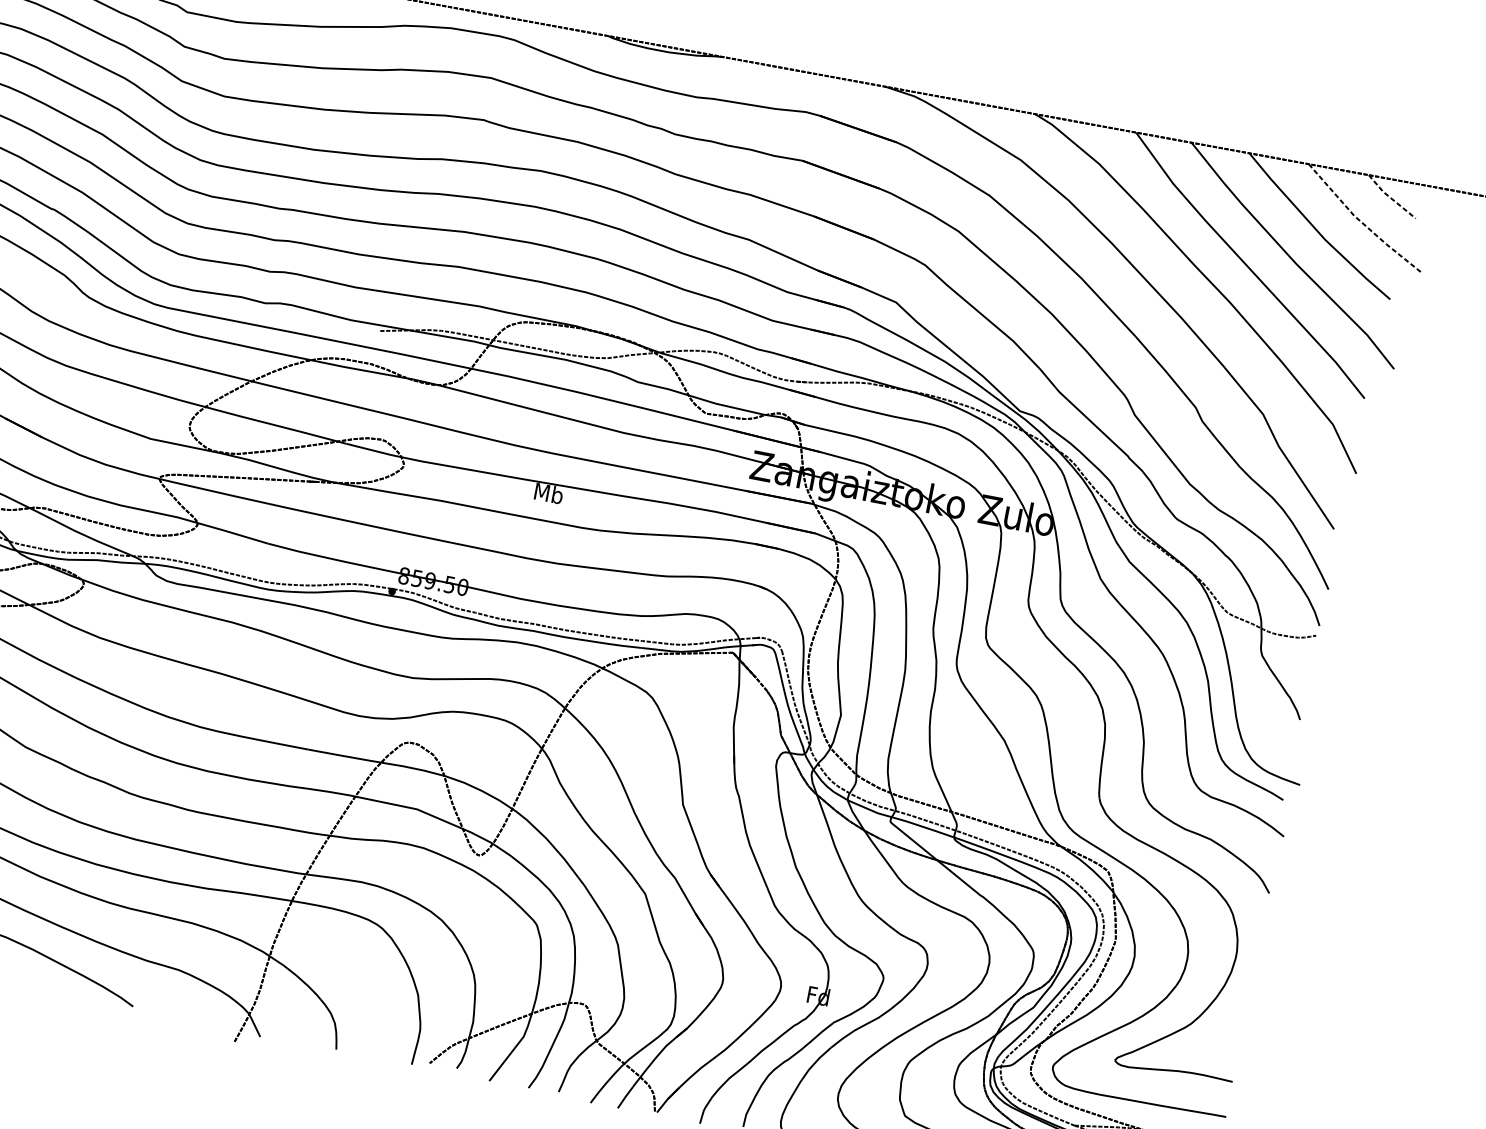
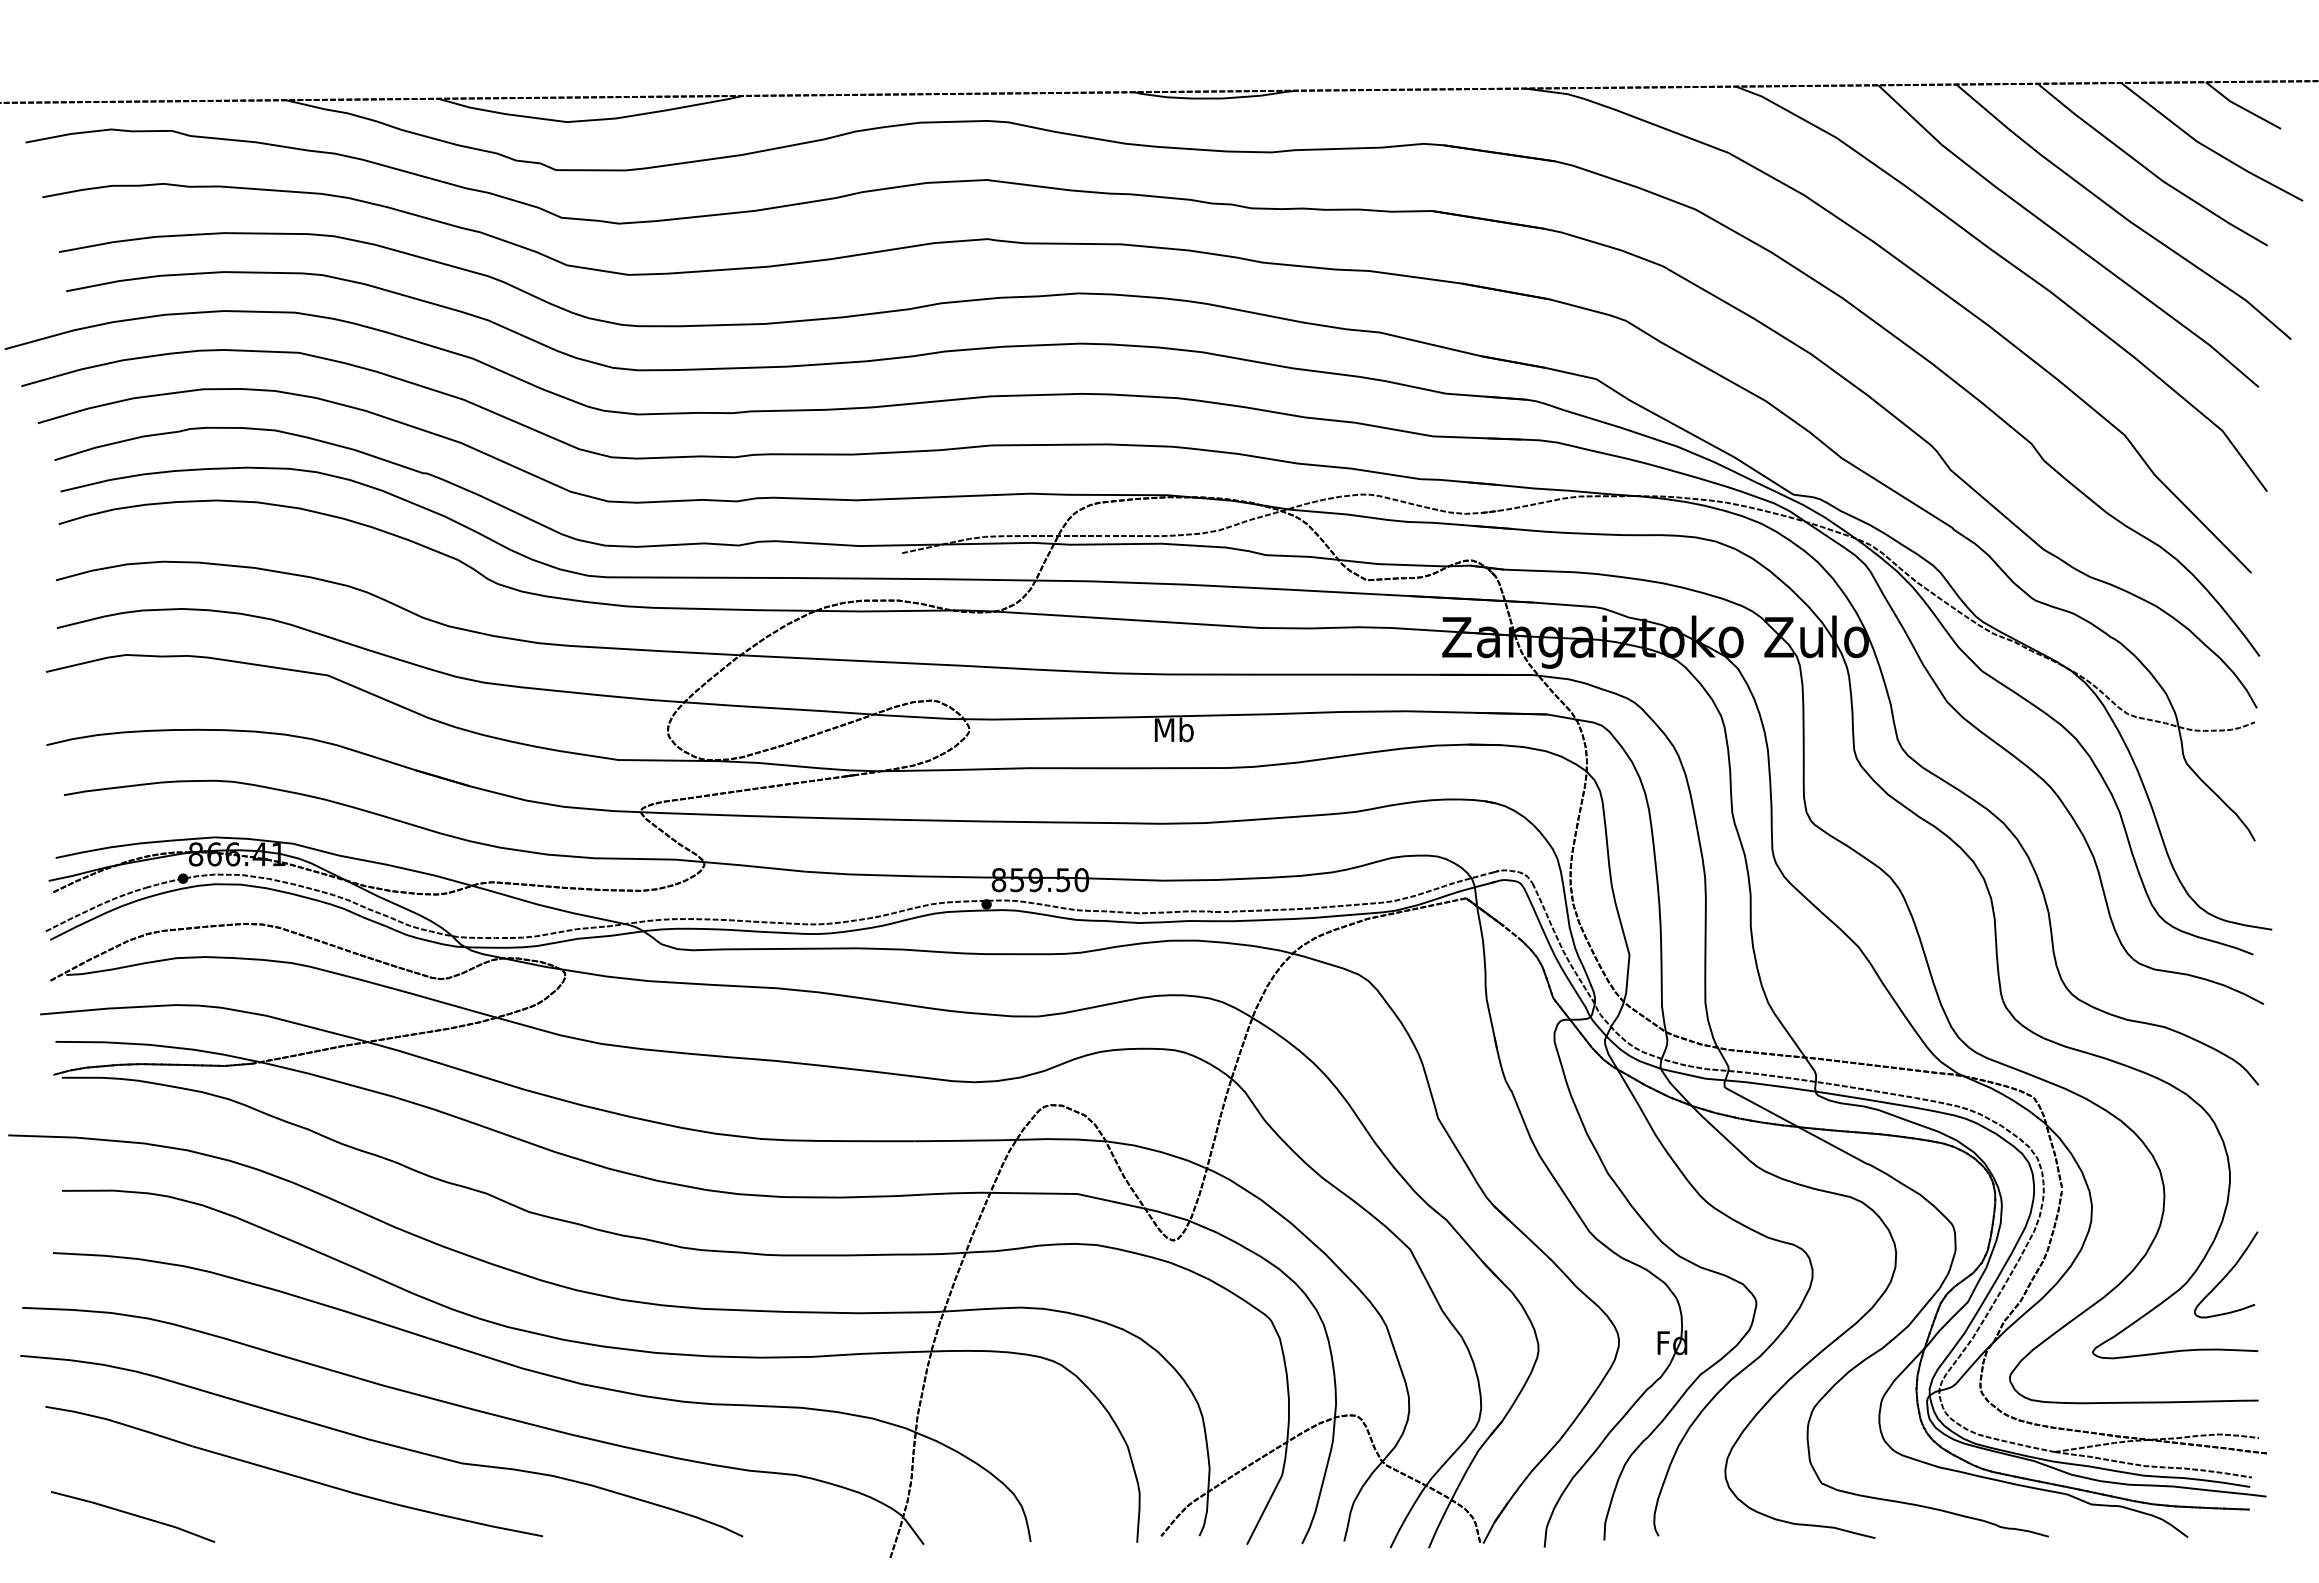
line: (1389, 197) -> (2240, 107), dashed -> solid
line: (1361, 222) -> (2208, 148), dashed -> solid
curve: (1219, 1023) -> (2225, 1274), added

